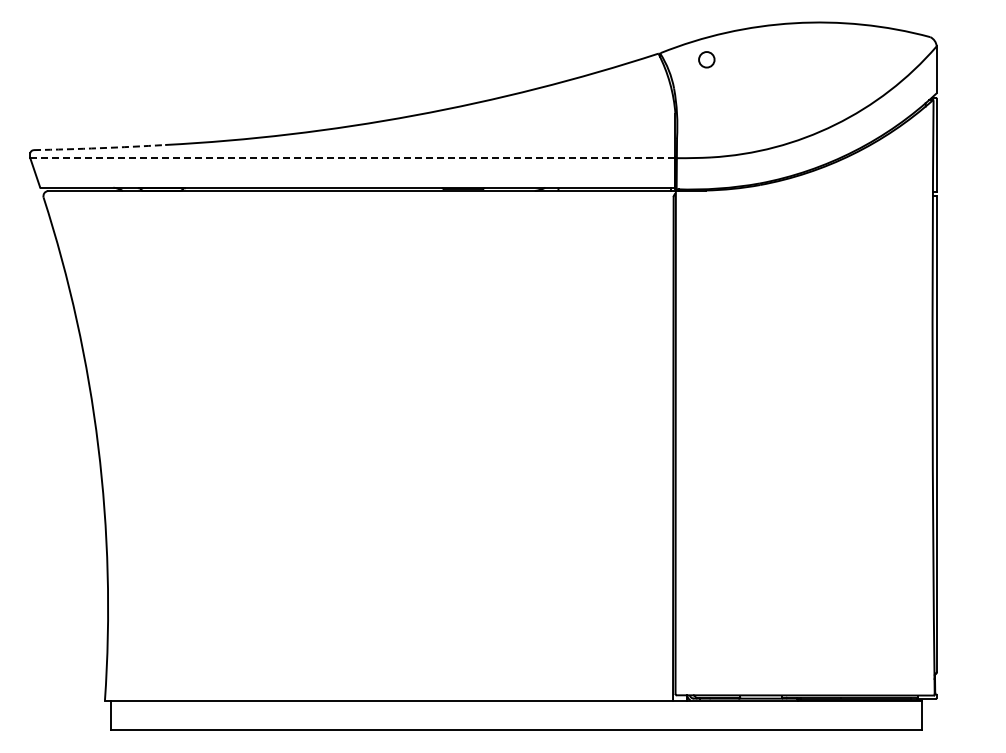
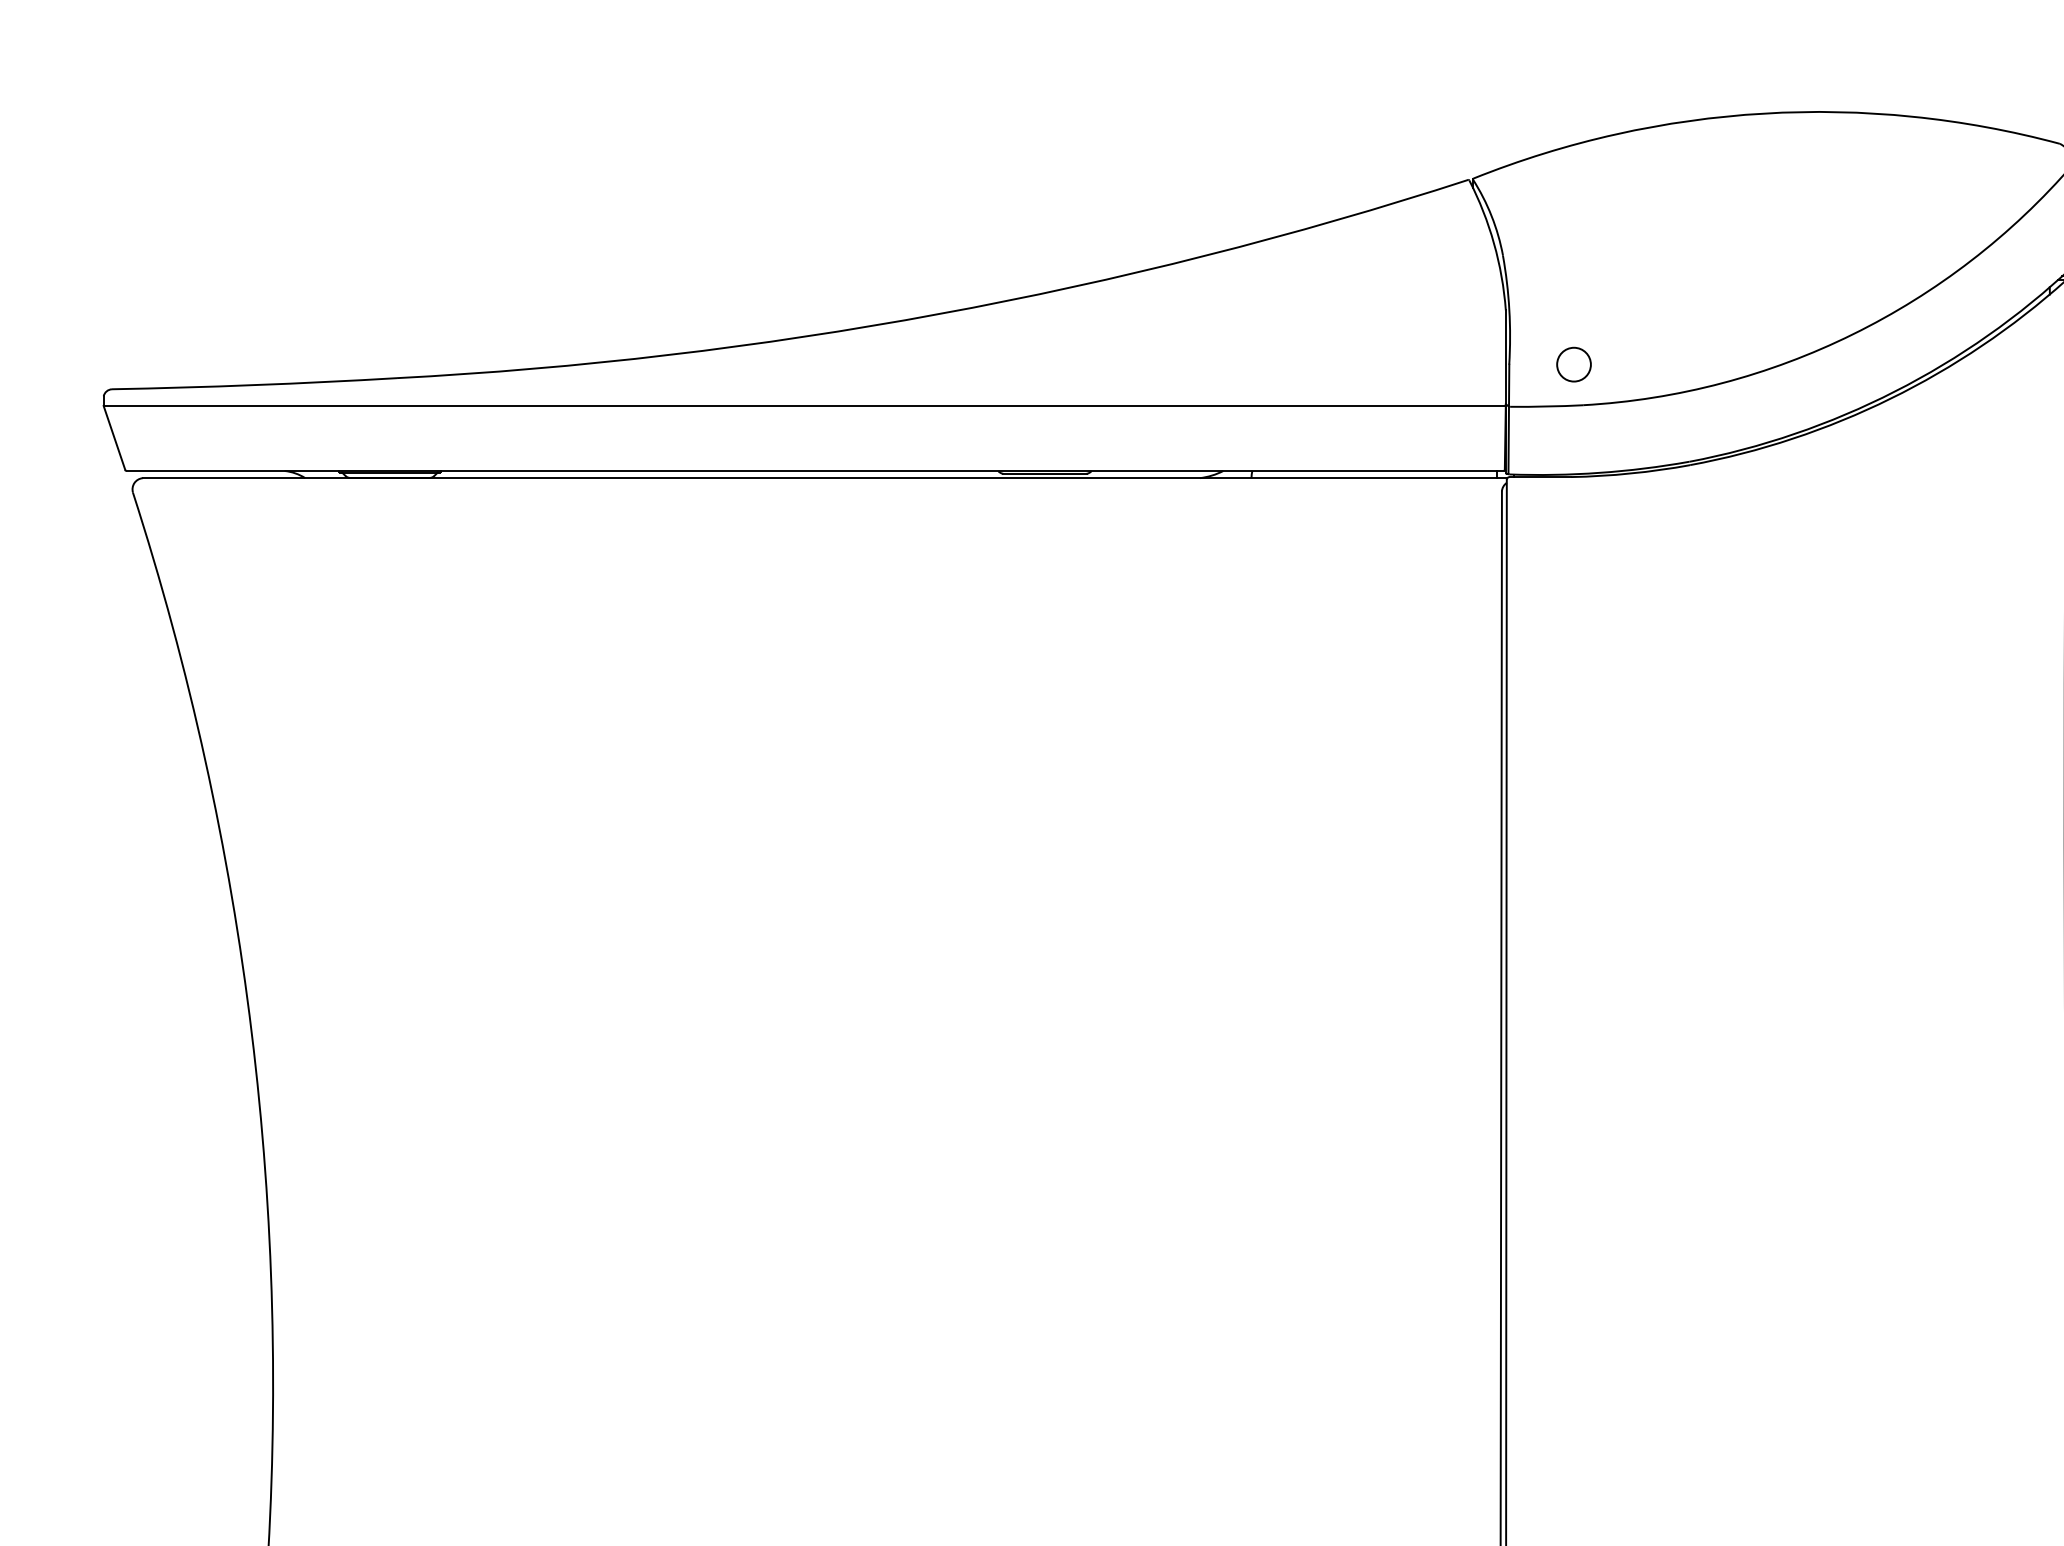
circle: (706, 59) -> (1573, 364), moved
arc: (99, 148) -> (254, 385), dashed -> solid
line: (352, 157) -> (804, 405), dashed -> solid

